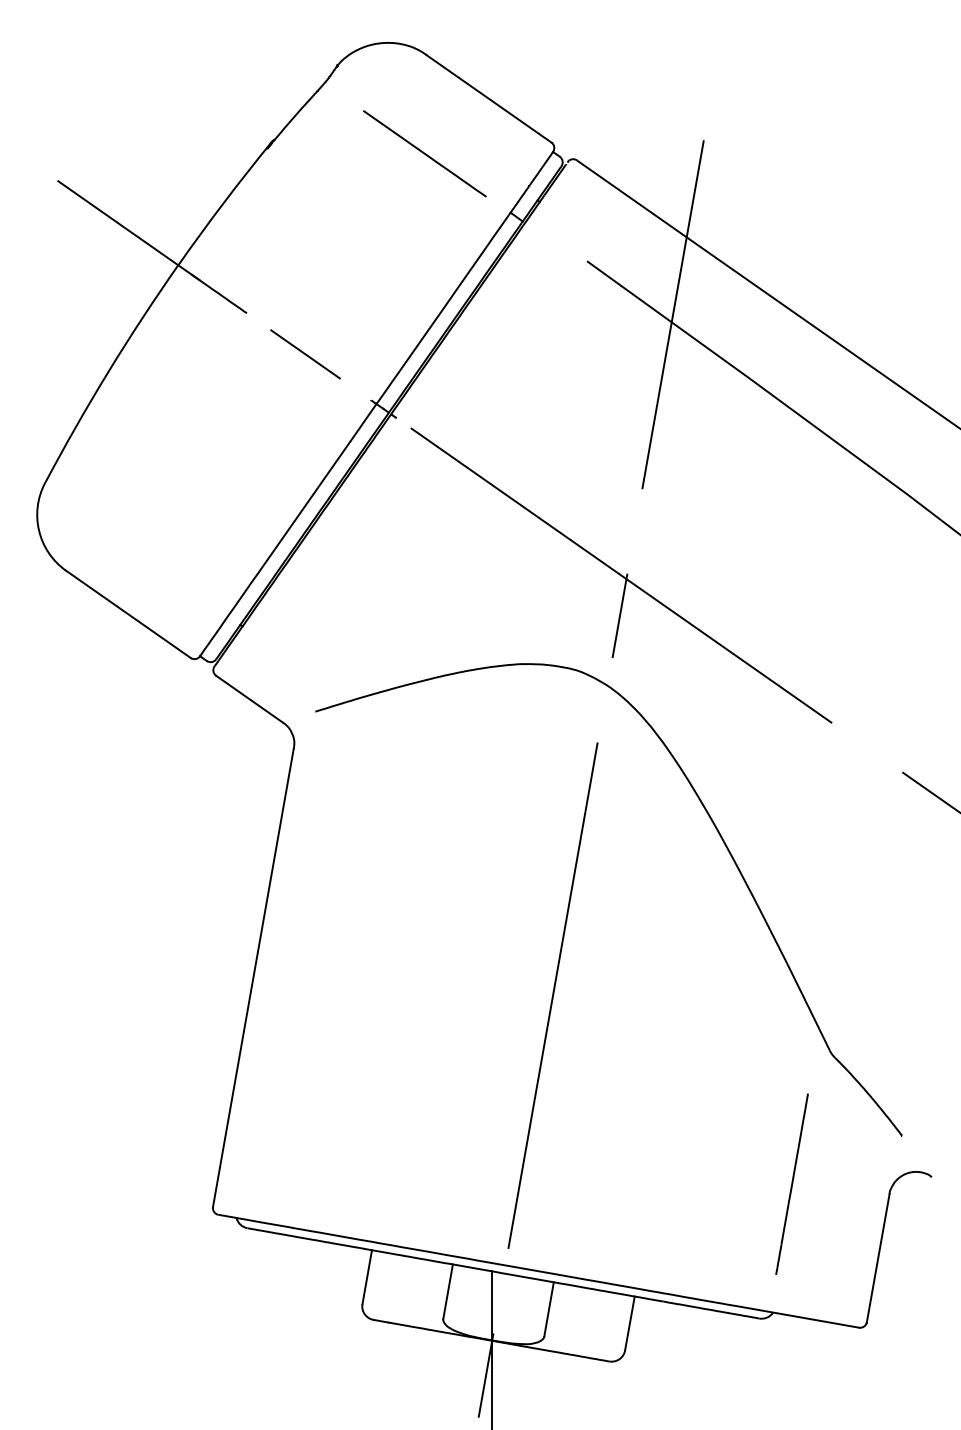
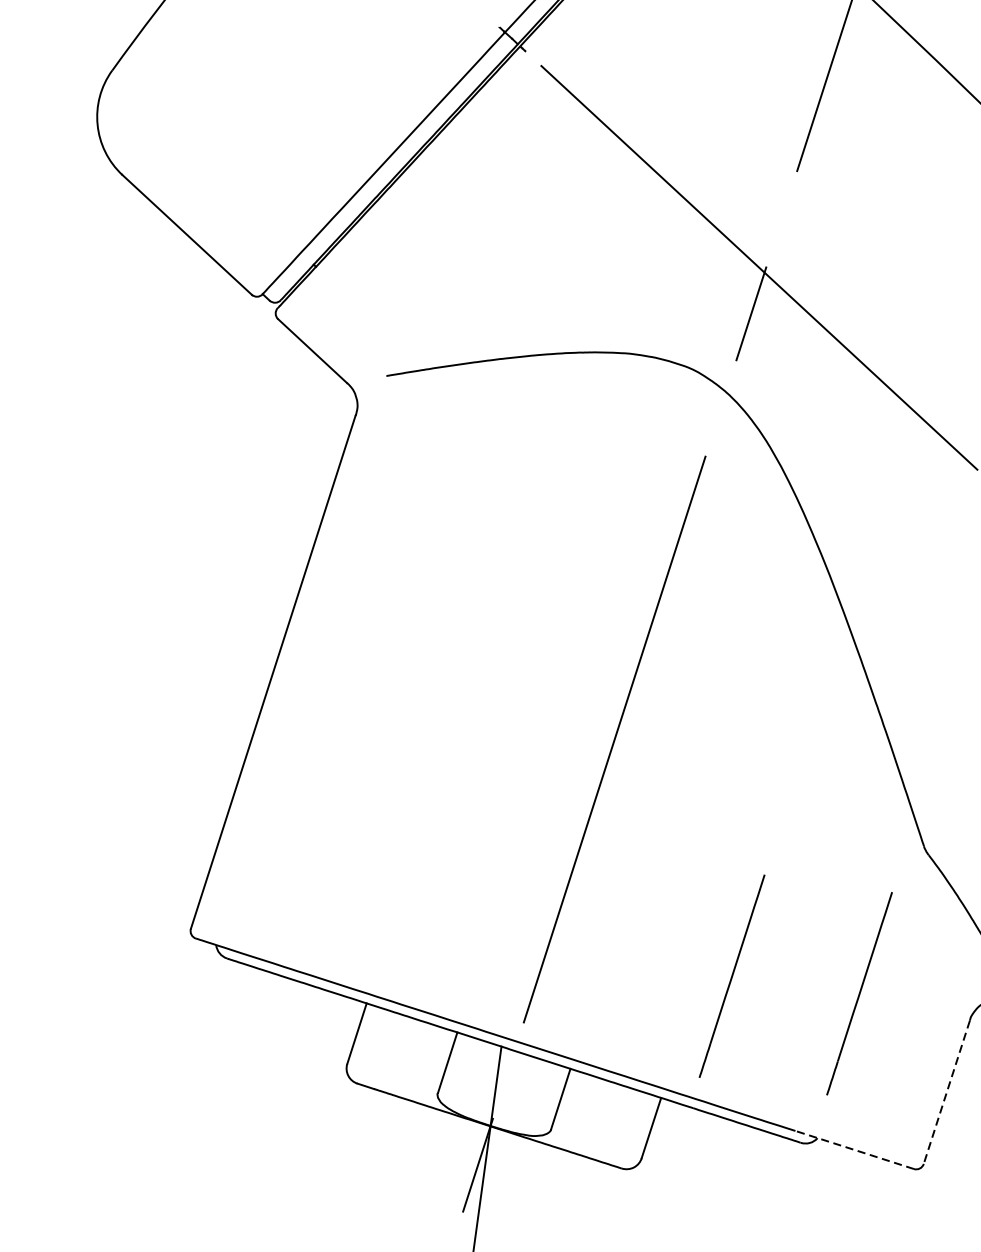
line: (680, 1183) -> (731, 975), added
line: (878, 1259) -> (946, 1093), solid -> dashed
line: (806, 1318) -> (855, 1150), solid -> dashed

